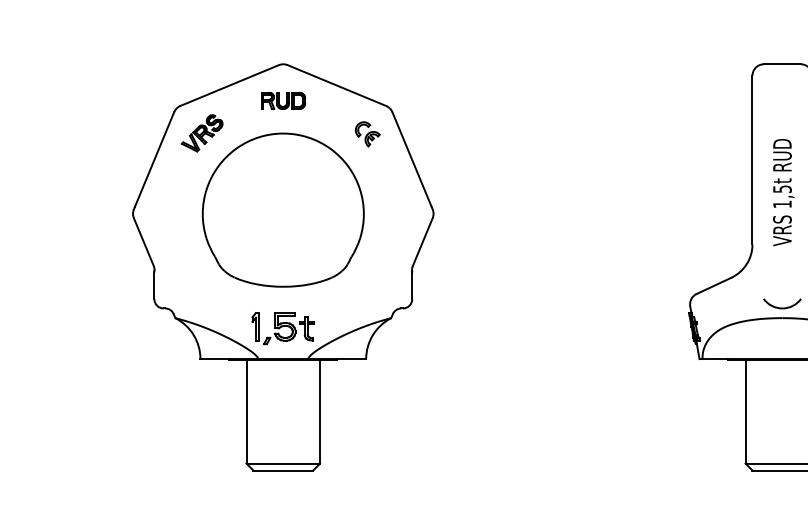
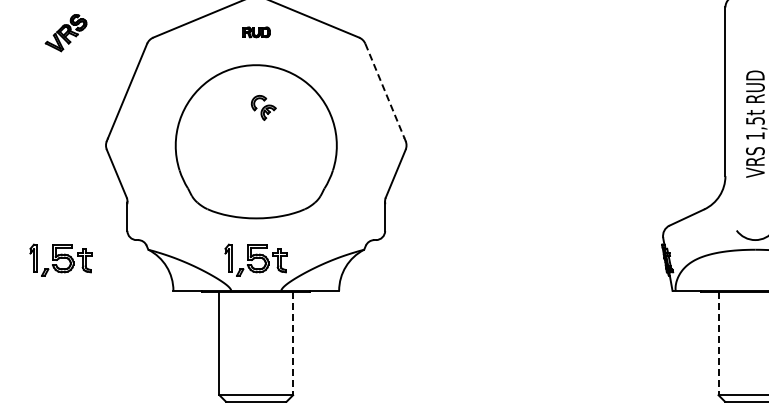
part: (283, 100) -> (256, 32), size x0.6
part: (202, 133) -> (66, 33), moved
part: (367, 134) -> (263, 108), moved
line: (412, 160) -> (385, 92), solid -> dashed
part: (87, 328) -> (60, 260), added
line: (320, 411) -> (293, 343), solid -> dashed
line: (745, 411) -> (718, 343), solid -> dashed

